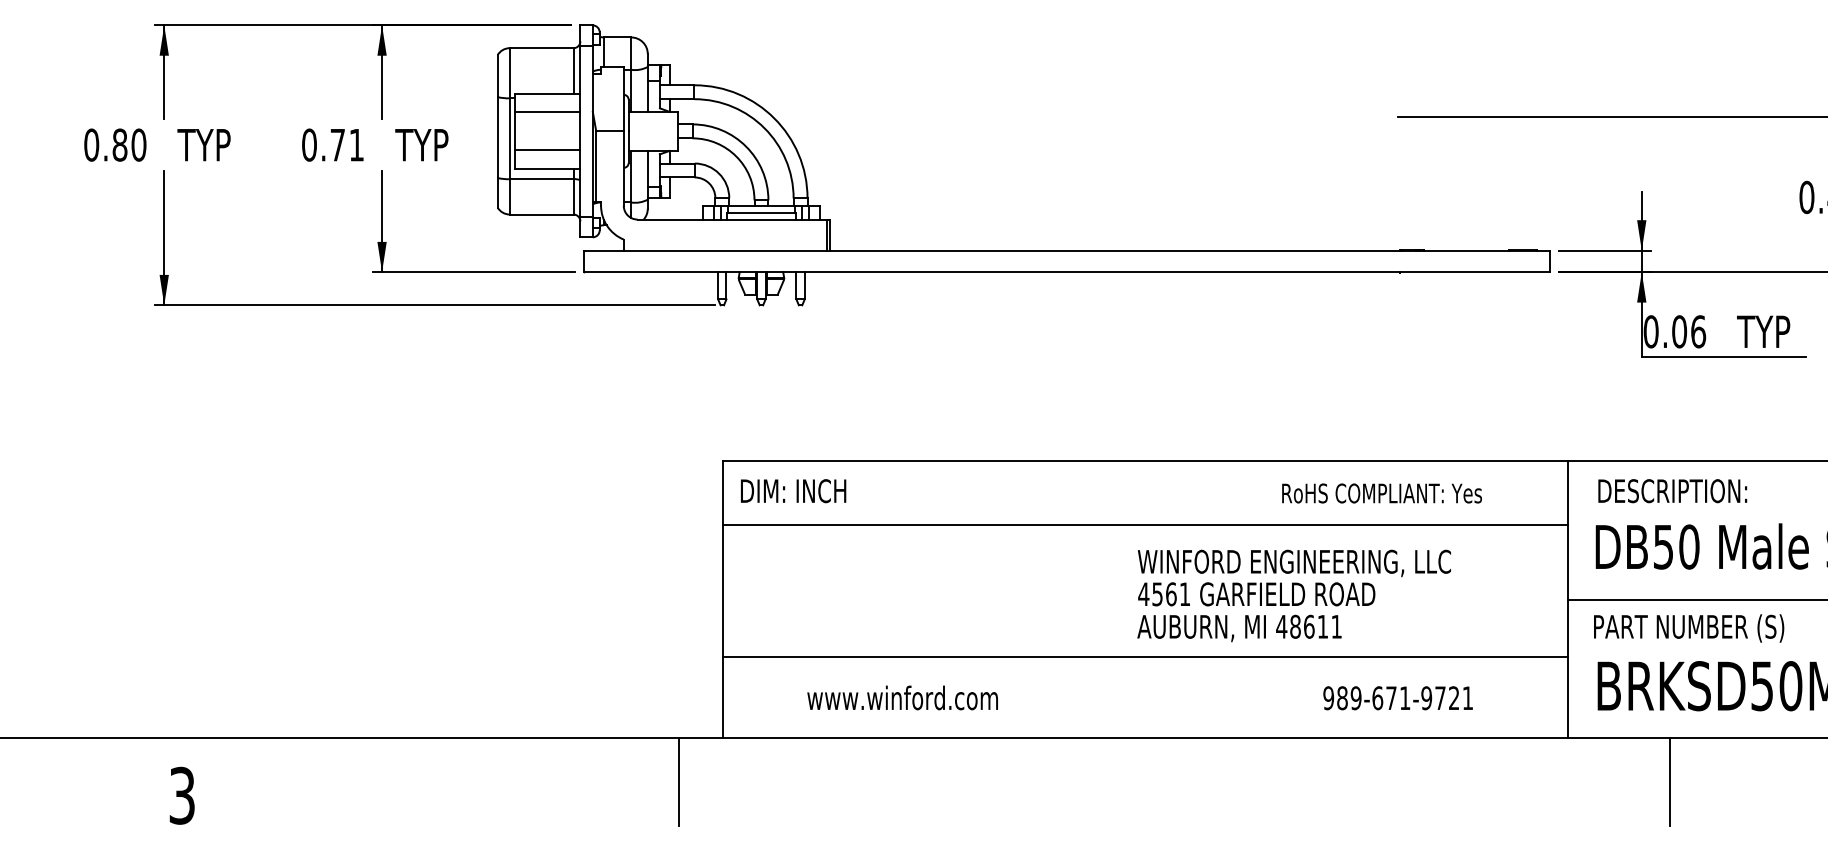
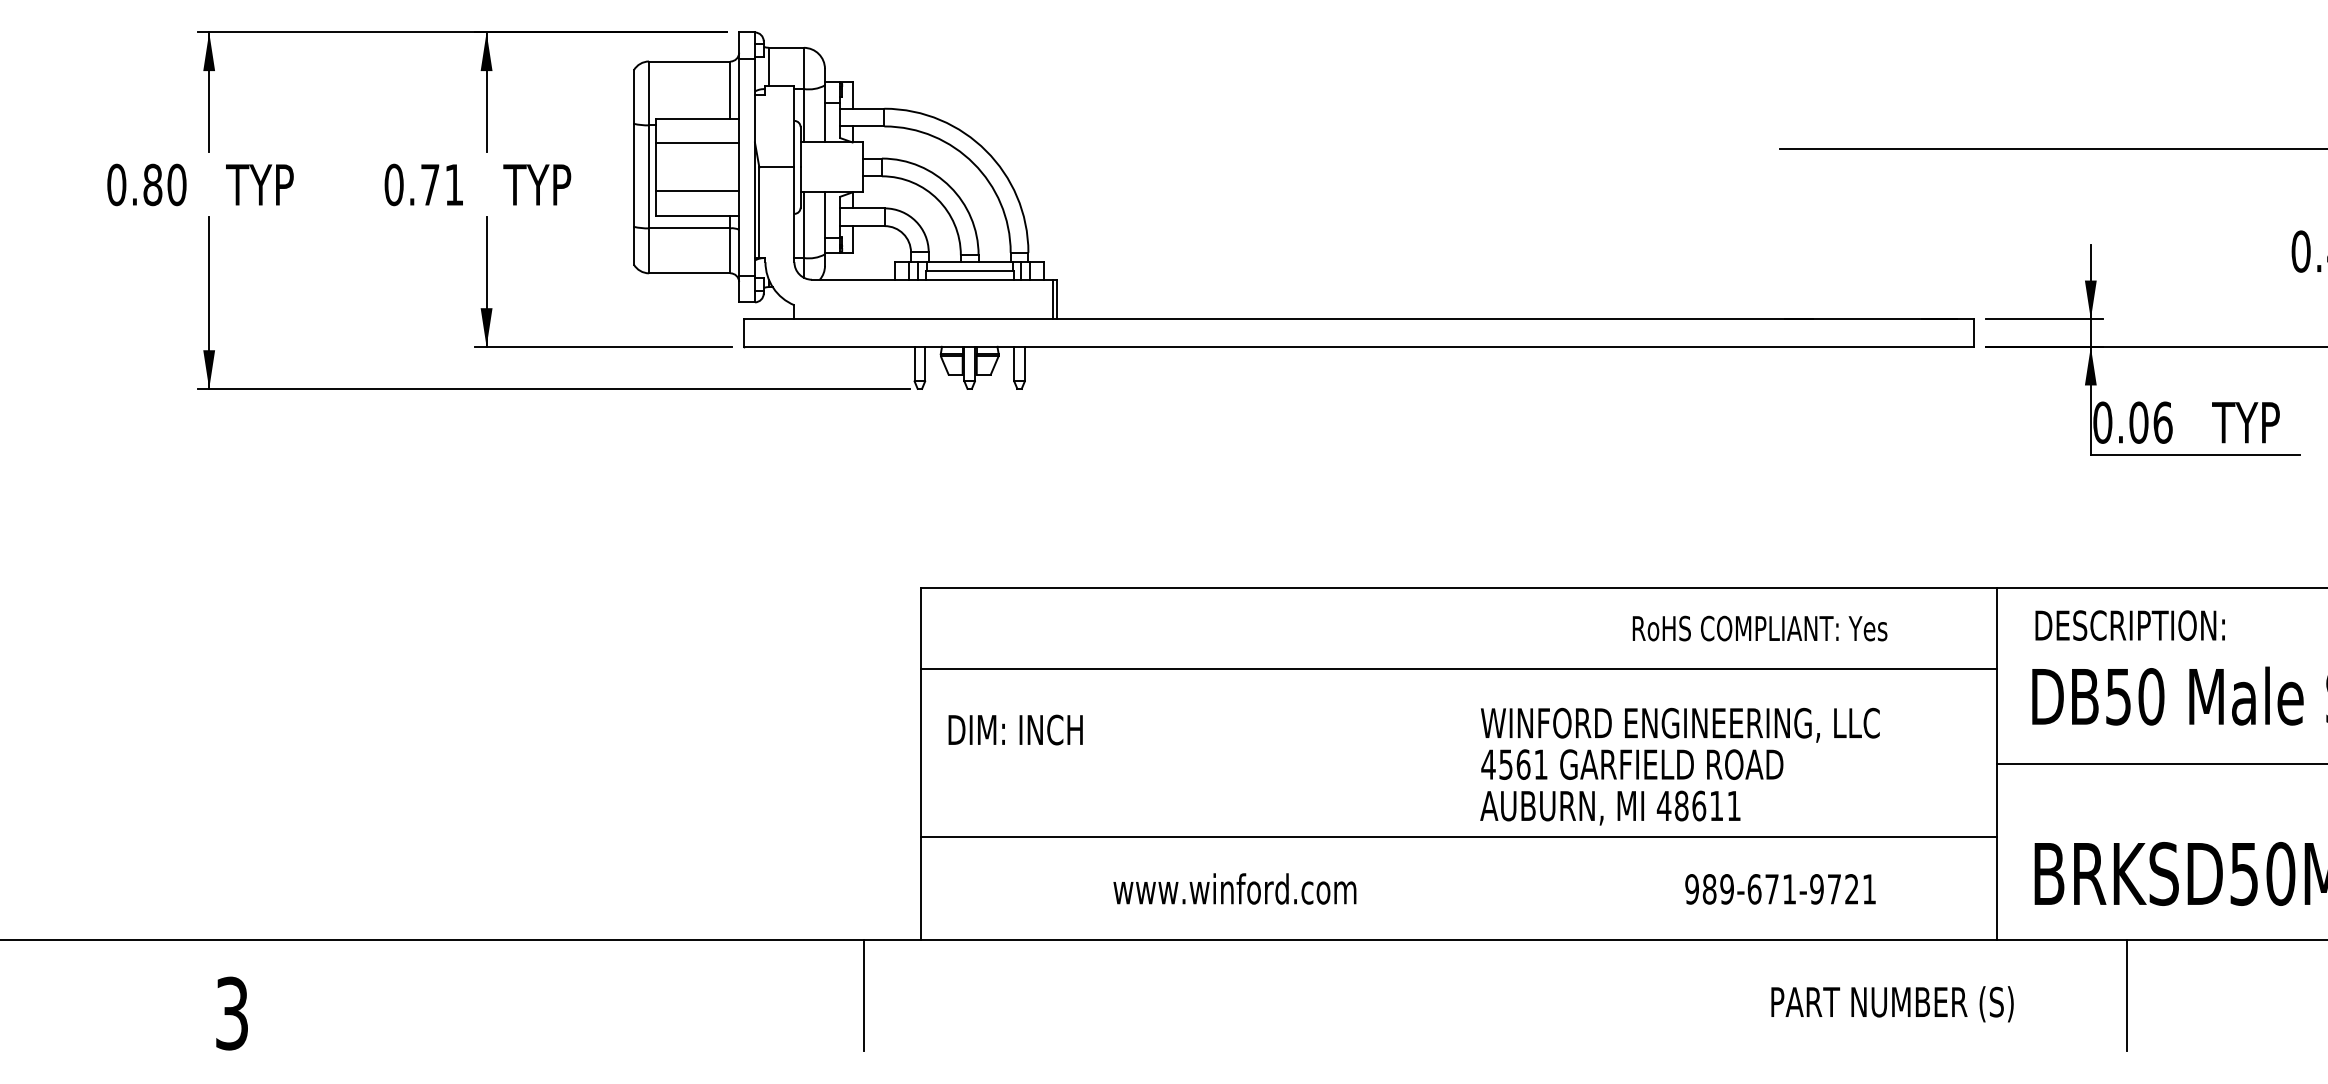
text: (793, 491) -> (1015, 730), moved
text: (1293, 595) -> (1679, 766), moved
text: (1689, 628) -> (1893, 1004), moved
text: (902, 697) -> (1234, 888), moved

